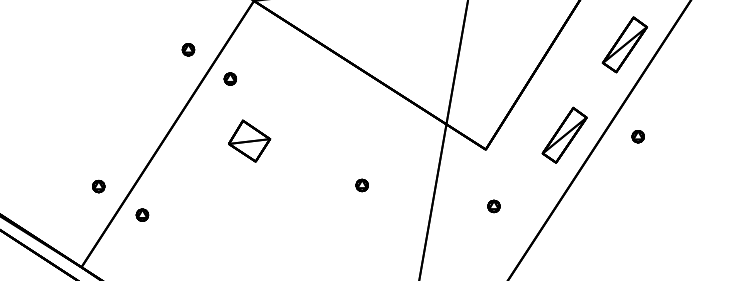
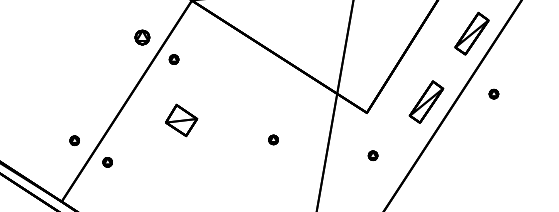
part: (188, 49) -> (142, 37), size x1.6
part: (637, 135) -> (493, 93), moved
part: (249, 141) -> (181, 120), moved

